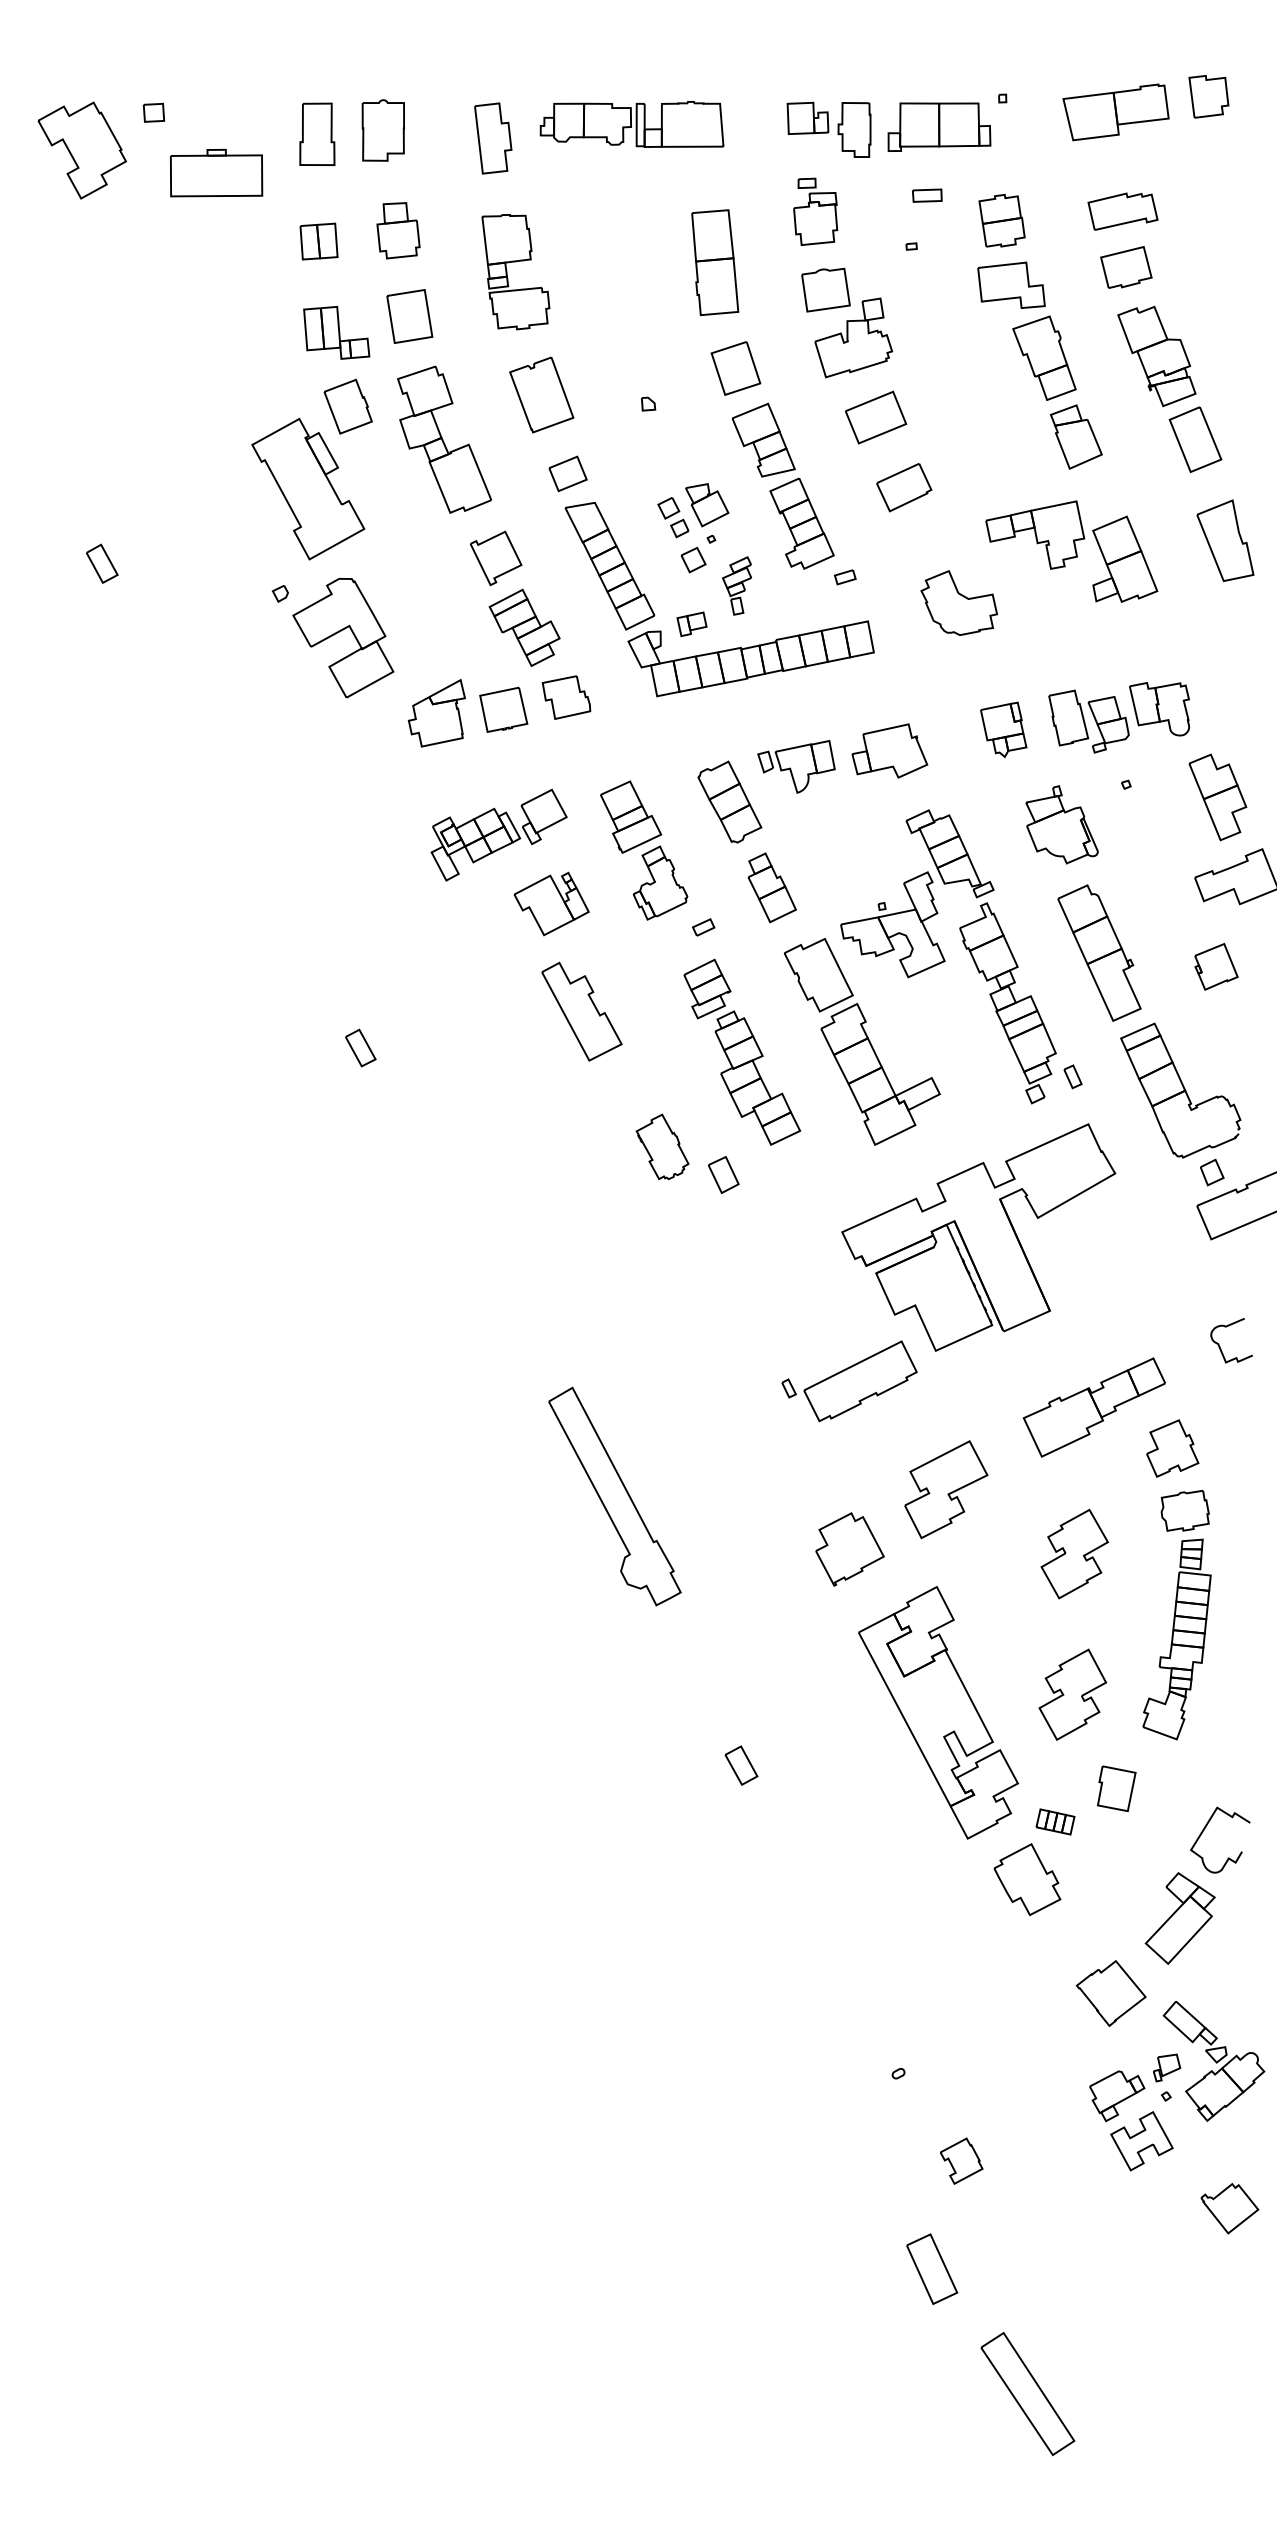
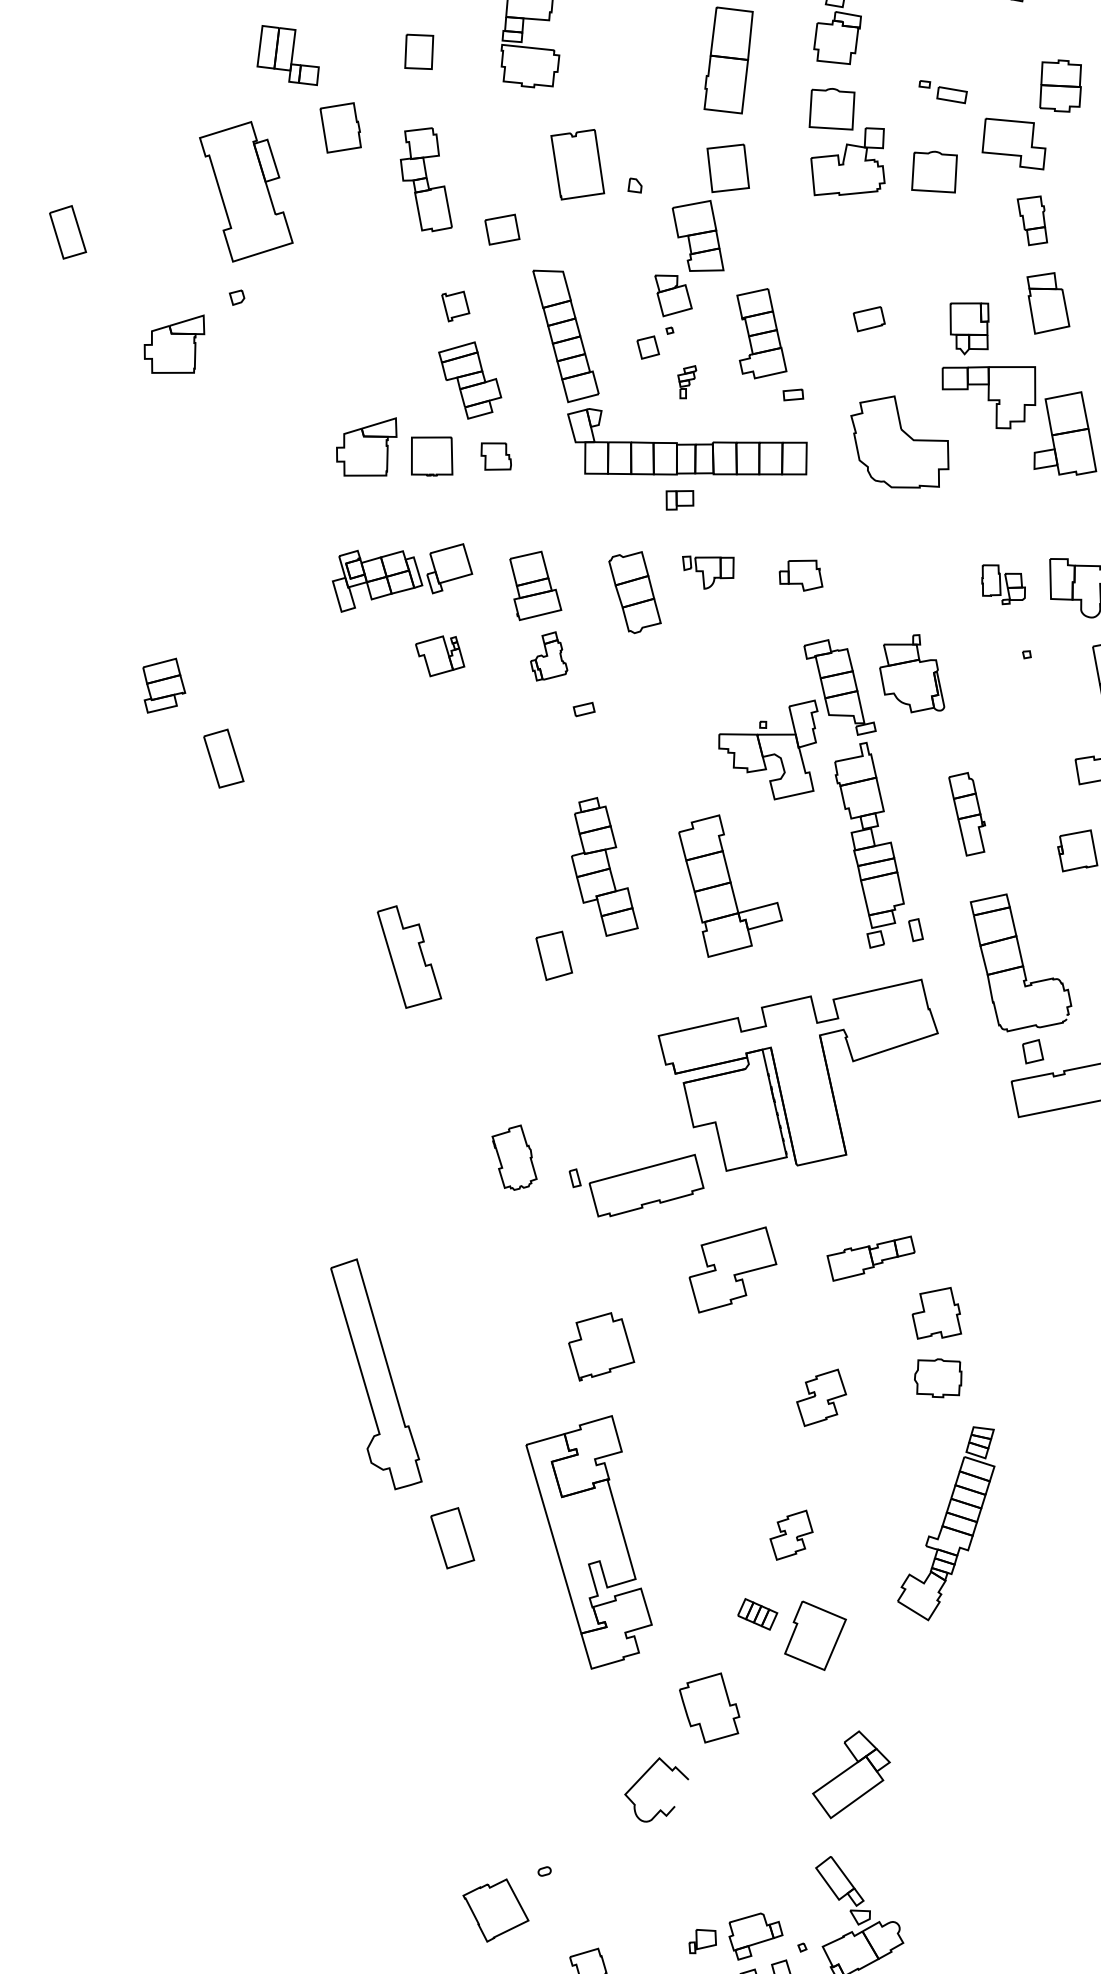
part: (927, 195) -> (952, 94), moved
part: (1001, 220) -> (1060, 85), moved
part: (409, 316) -> (418, 51), size x0.7
part: (938, 330) -> (934, 171), added
part: (336, 332) -> (289, 54), moved
part: (1044, 357) -> (1032, 219), size x0.6
part: (541, 394) -> (577, 164), moved
part: (876, 417) -> (856, 244), removed
part: (444, 439) -> (428, 179), size x0.7
part: (763, 439) -> (698, 234), moved
part: (567, 473) -> (501, 229), moved
part: (904, 487) -> (869, 318), size x0.6
part: (308, 488) -> (246, 192), moved
part: (673, 517) -> (637, 301), removed
part: (496, 558) -> (455, 306), size x0.6
part: (102, 563) -> (68, 232), size x1.4
part: (736, 585) -> (685, 381), size x0.6
part: (959, 602) -> (900, 442), size x1.4
part: (691, 623) -> (679, 499), moved
part: (339, 632) -> (286, 347), removed
part: (227, 651) -> (173, 343), added
part: (566, 697) -> (496, 456), size x0.7
part: (1088, 721) -> (1002, 585), size x0.6
part: (1003, 729) -> (968, 327), moved
part: (889, 750) -> (801, 573), size x0.6
part: (796, 766) -> (707, 570), size x0.7
part: (1061, 824) -> (914, 673), moved
part: (660, 882) -> (550, 656), size x0.7
part: (771, 887) -> (658, 684), removed
part: (551, 903) -> (439, 655), size x0.7
part: (1099, 952) -> (966, 813), size x0.6
part: (818, 974) -> (687, 778), removed
part: (707, 988) -> (163, 685), moved
part: (581, 1011) -> (408, 958), moved
part: (360, 1047) -> (223, 758), size x1.6
part: (662, 1146) -> (514, 1156), moved
part: (723, 1175) -> (553, 956), size x1.4
curve: (1220, 1346) -> (1006, 1223), removed
part: (1093, 1407) -> (869, 1258), size x0.6
part: (946, 1489) -> (733, 1269), moved
part: (614, 1496) -> (376, 1374), moved
part: (1074, 1553) -> (821, 1397), size x0.7
part: (1176, 1639) -> (948, 1522), moved
part: (1072, 1694) -> (791, 1535), size x0.6
part: (938, 1712) -> (588, 1539), moved
part: (741, 1765) -> (452, 1538), size x1.6
part: (1116, 1788) -> (815, 1635), size x1.4
part: (1055, 1821) -> (757, 1613), moved
curve: (1204, 1830) -> (642, 1778), moved
part: (1110, 1993) -> (494, 1910), moved
part: (1167, 2067) -> (703, 1941), moved

